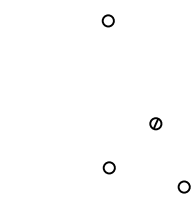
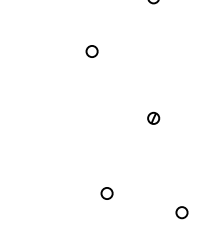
circle: (107, 20) -> (91, 51), moved
part: (155, 122) -> (153, 117), moved

